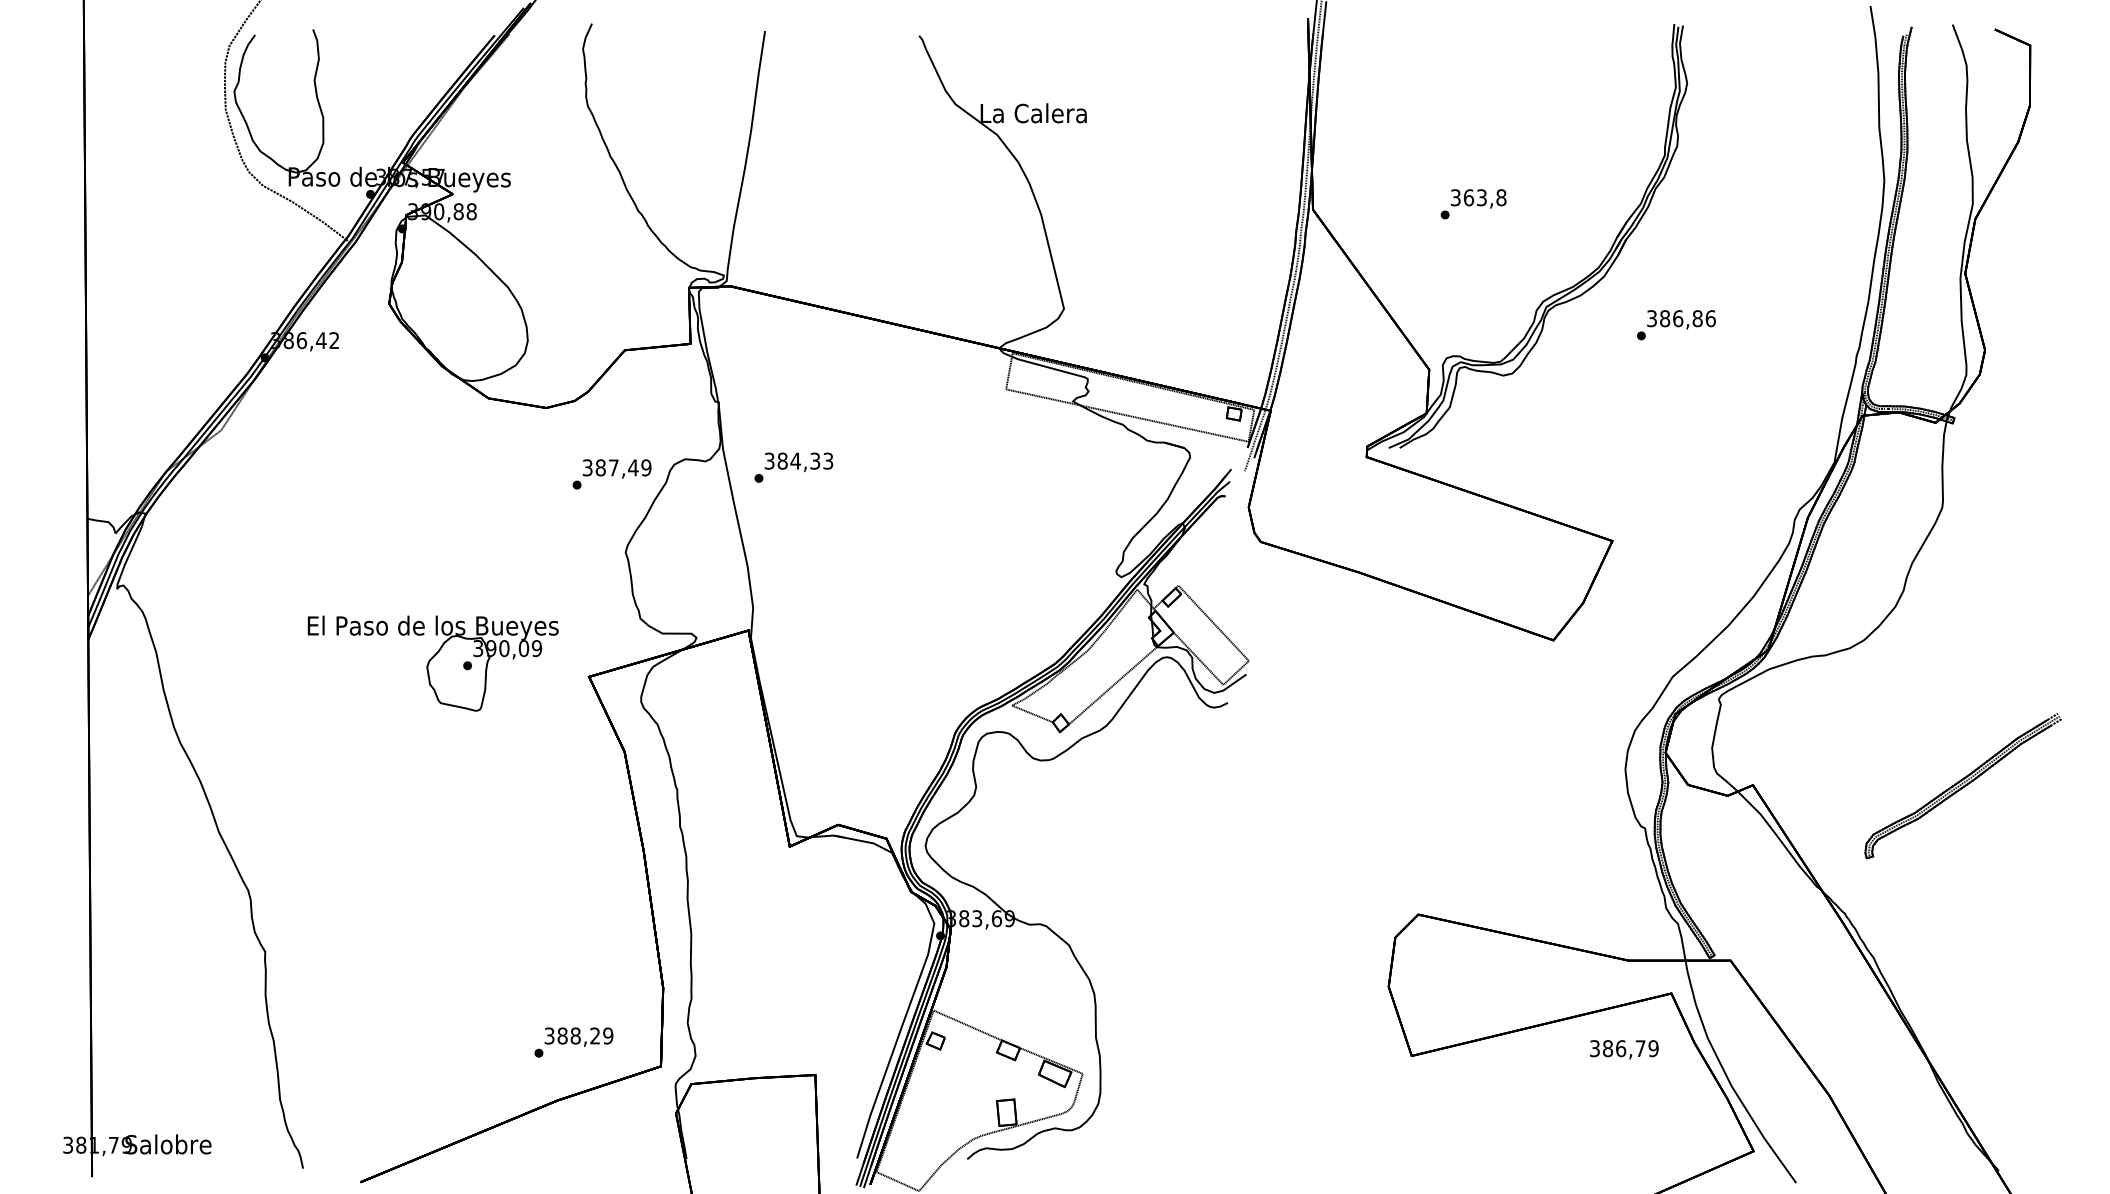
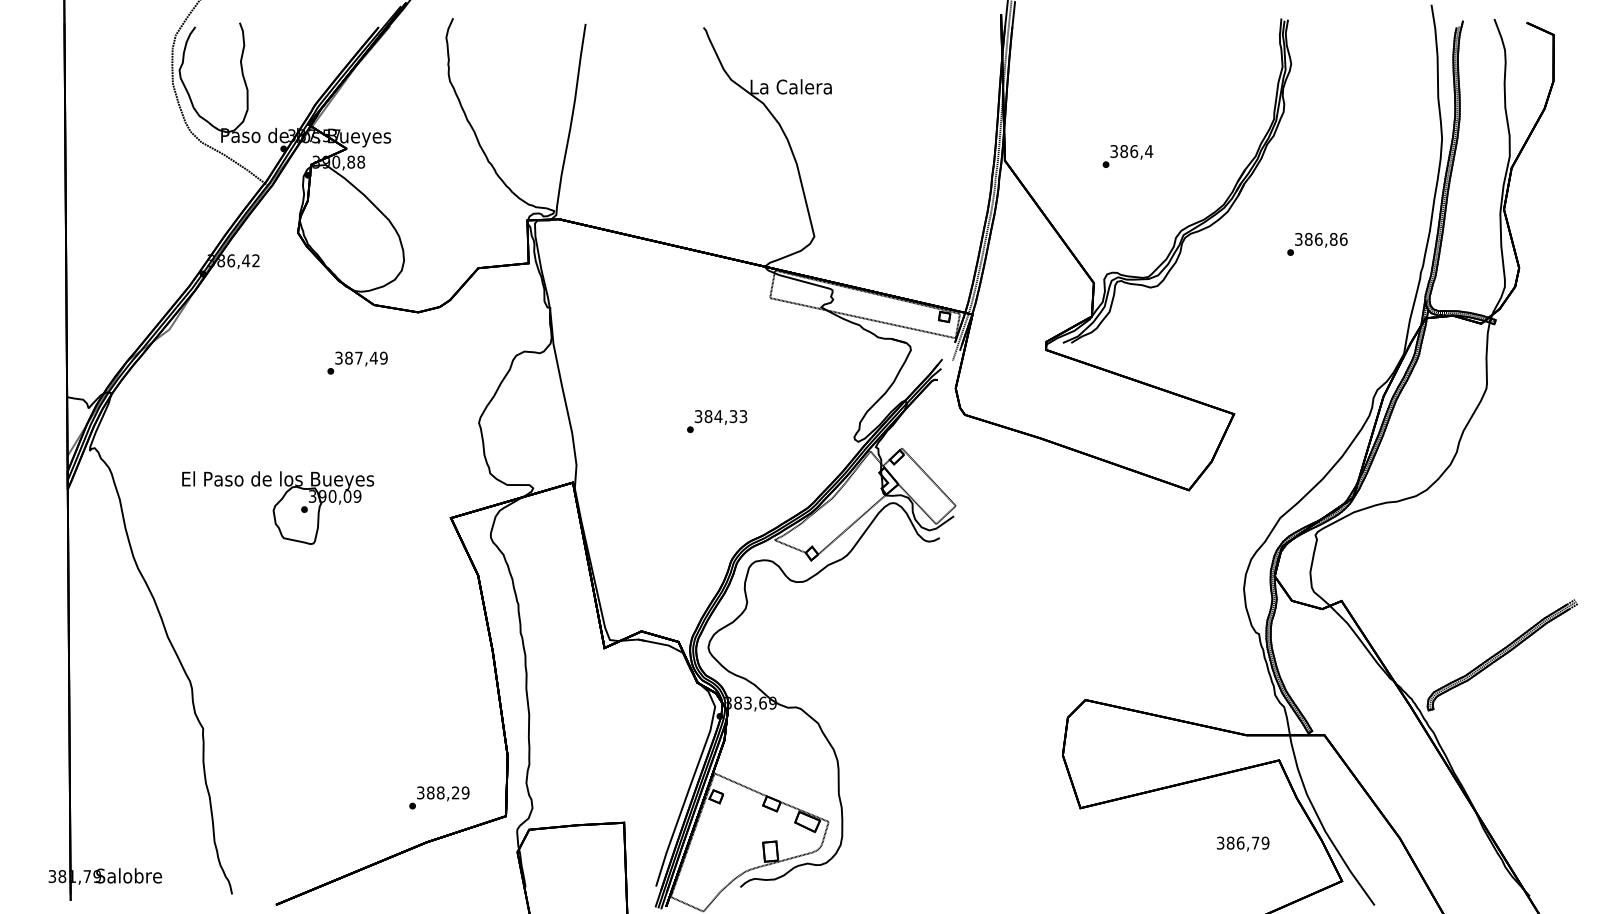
text: (1484, 197) -> (1136, 151), 363,8 -> 386,4
text: (1676, 325) -> (1317, 244), moved
text: (793, 467) -> (716, 421), moved
text: (611, 474) -> (357, 363), moved
part: (432, 663) -> (277, 507), moved
part: (1962, 786) -> (1501, 655), moved
text: (1624, 1049) -> (1243, 843), moved

